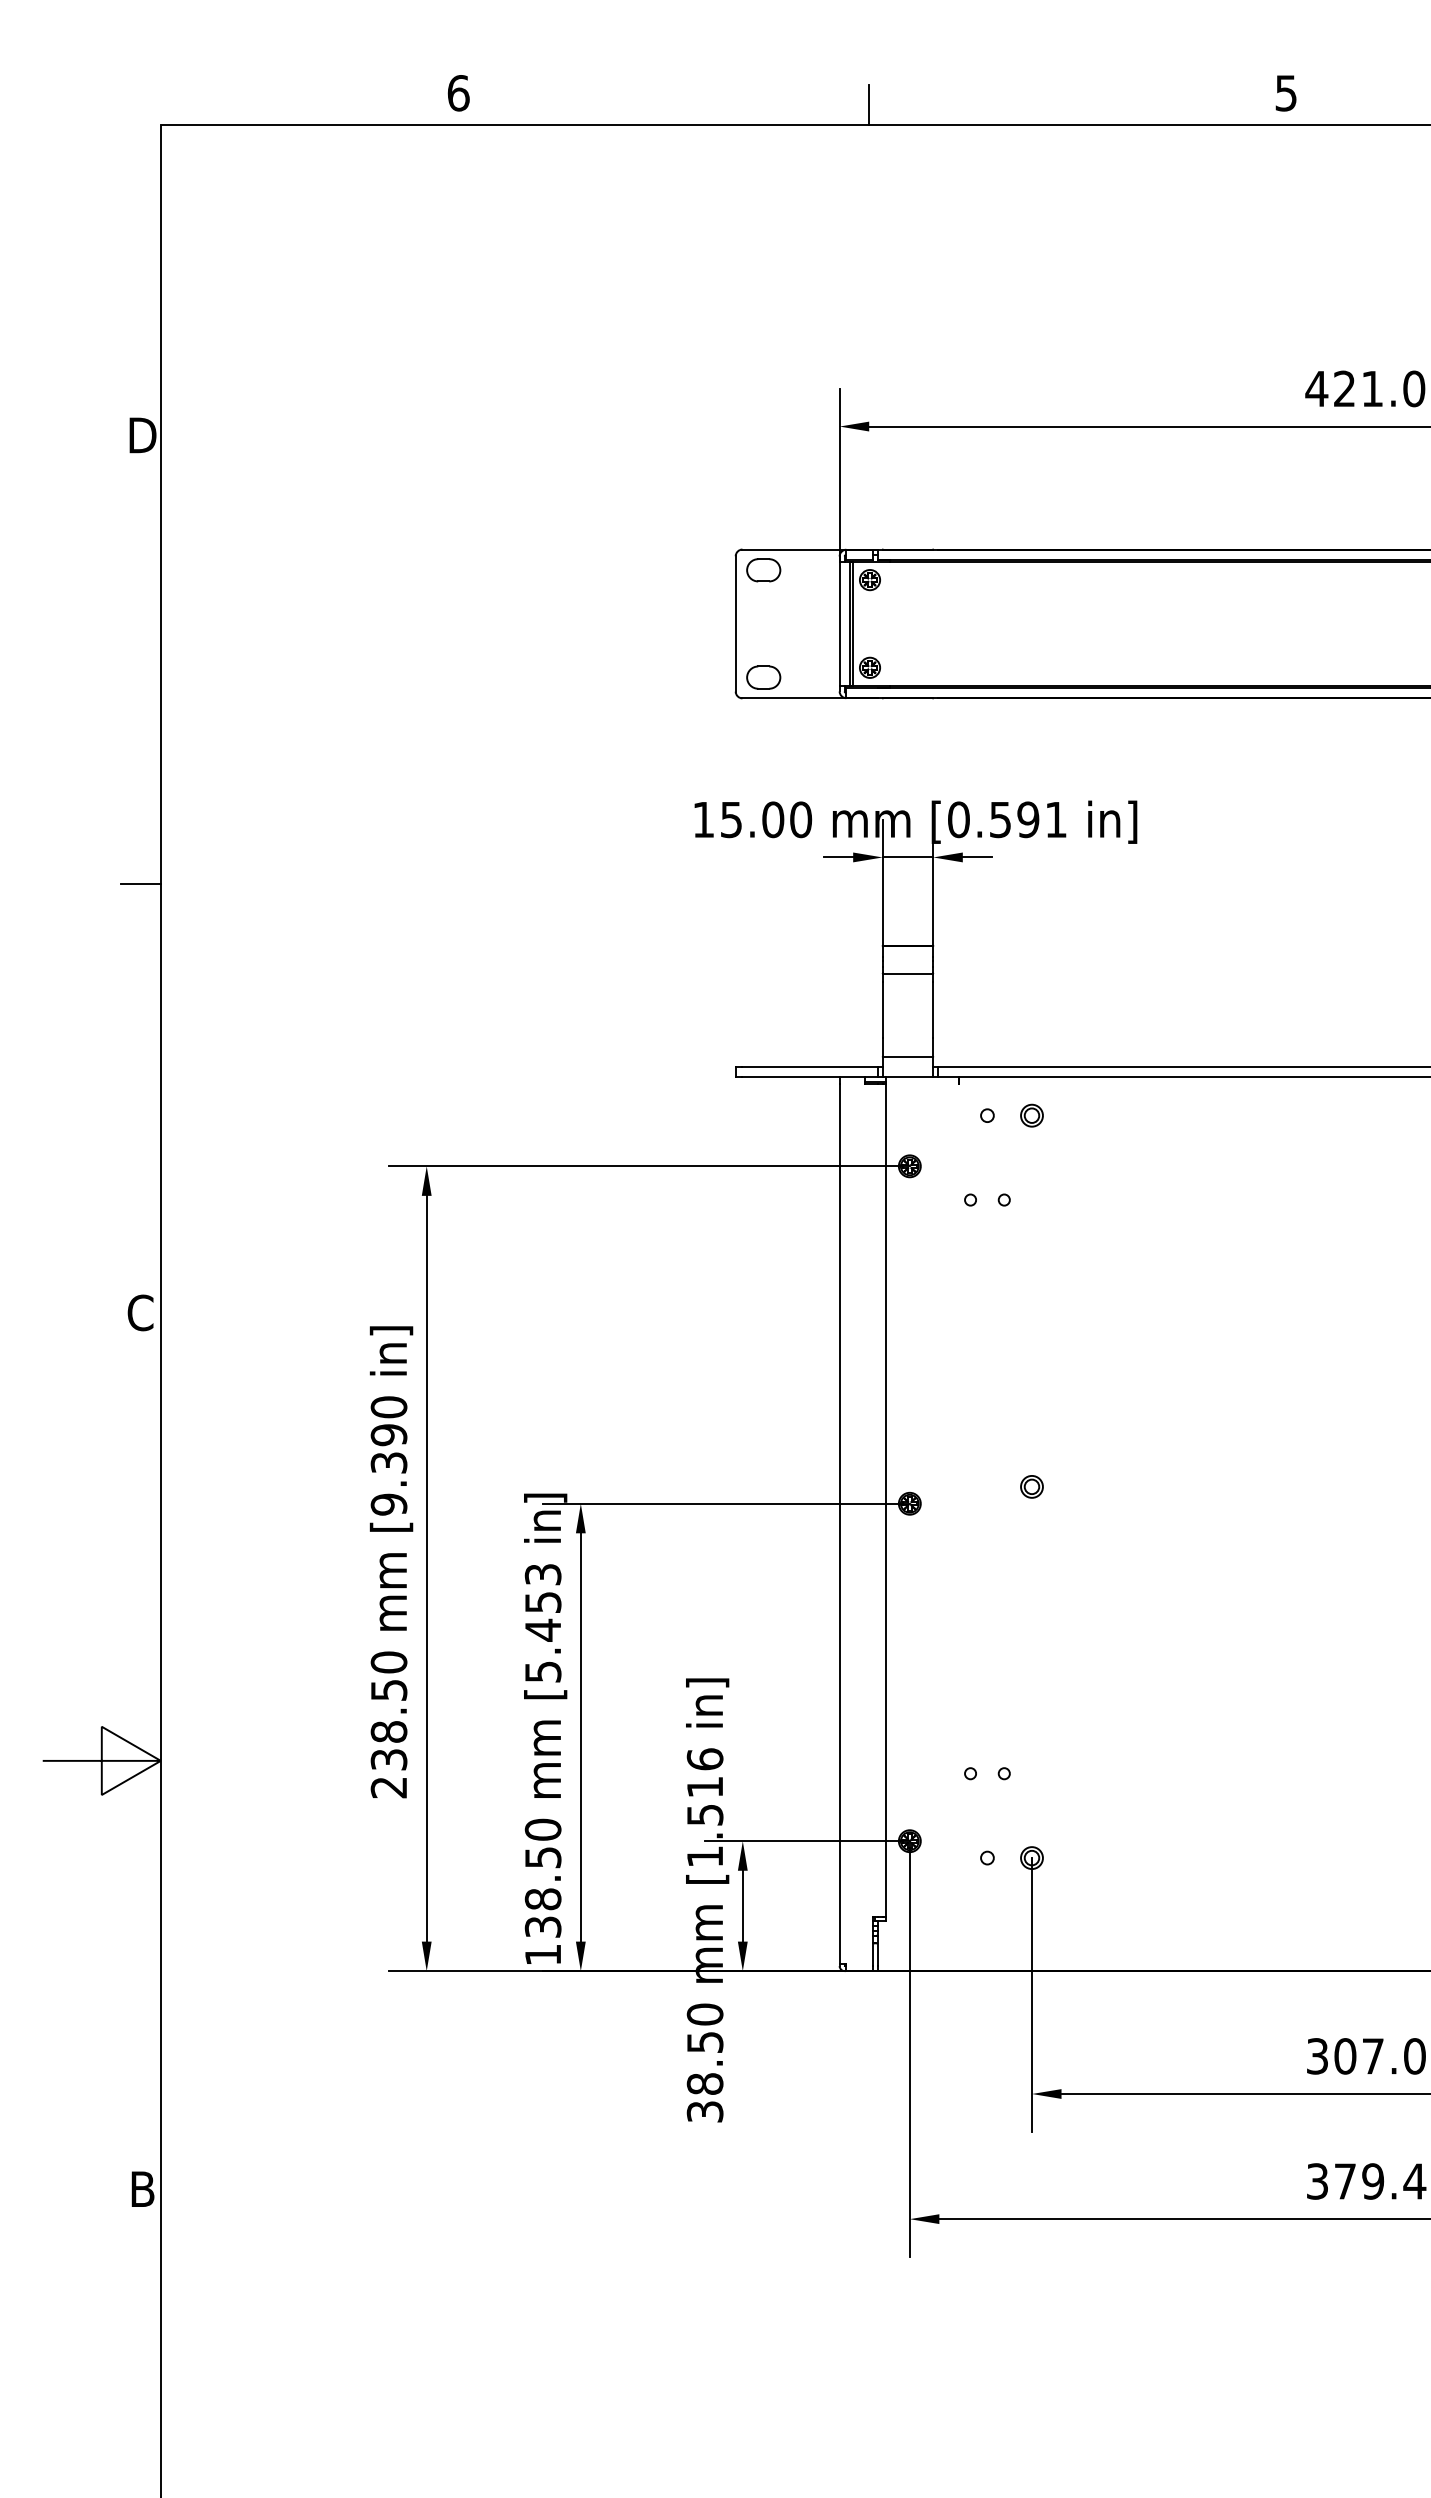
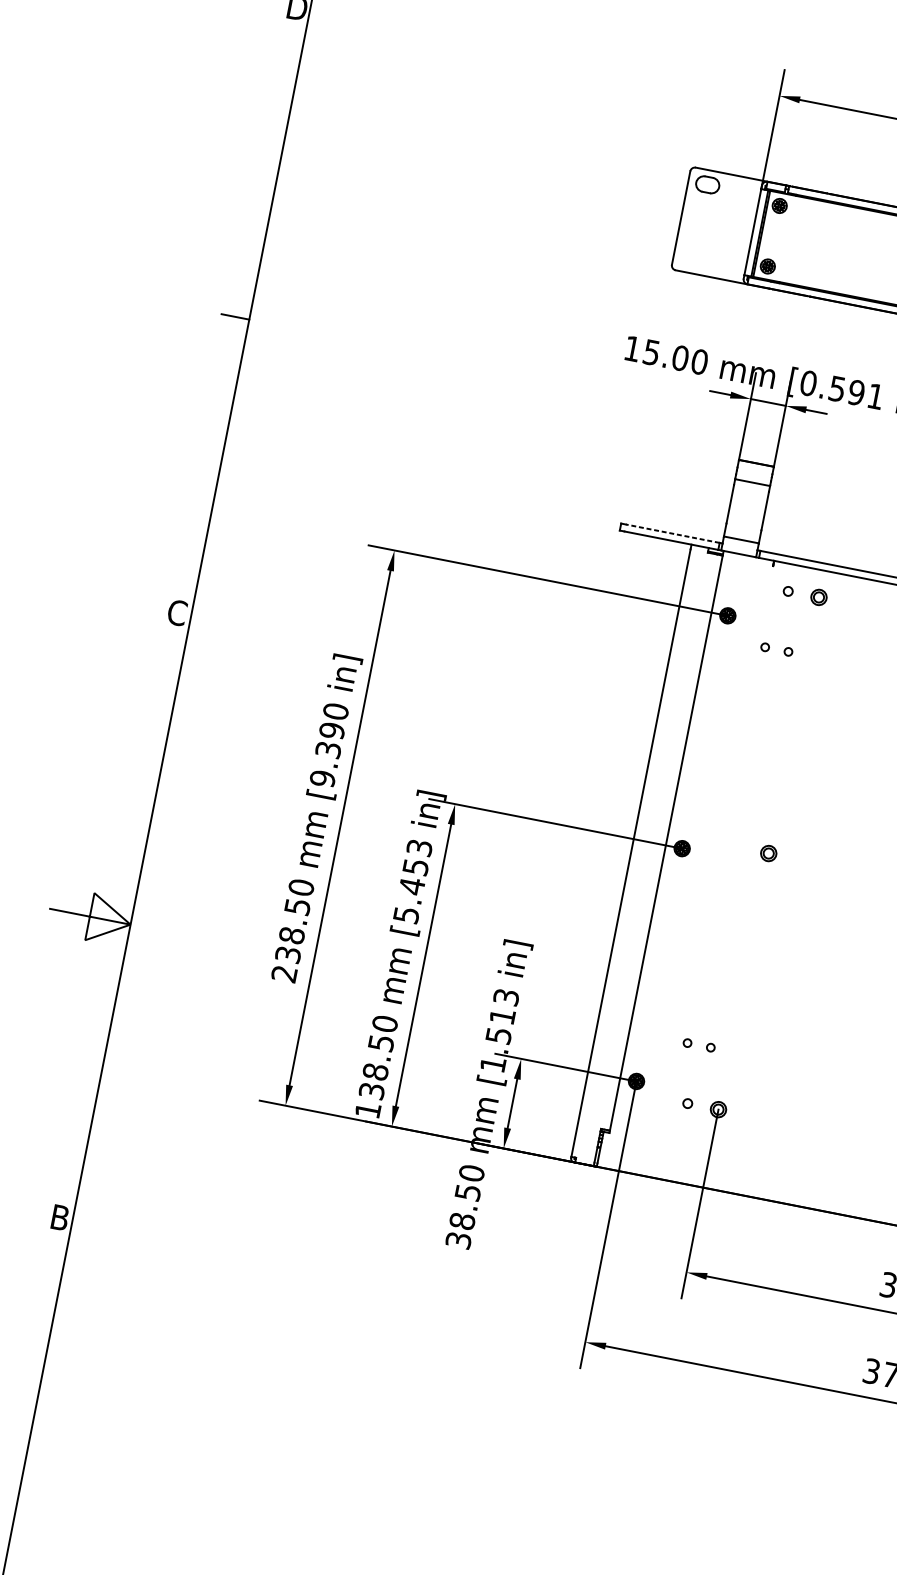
part: (763, 677) -> (693, 258), removed
line: (810, 1066) -> (672, 533), solid -> dashed
text: (704, 1759) -> (505, 997), [1.516 -> [1.513

